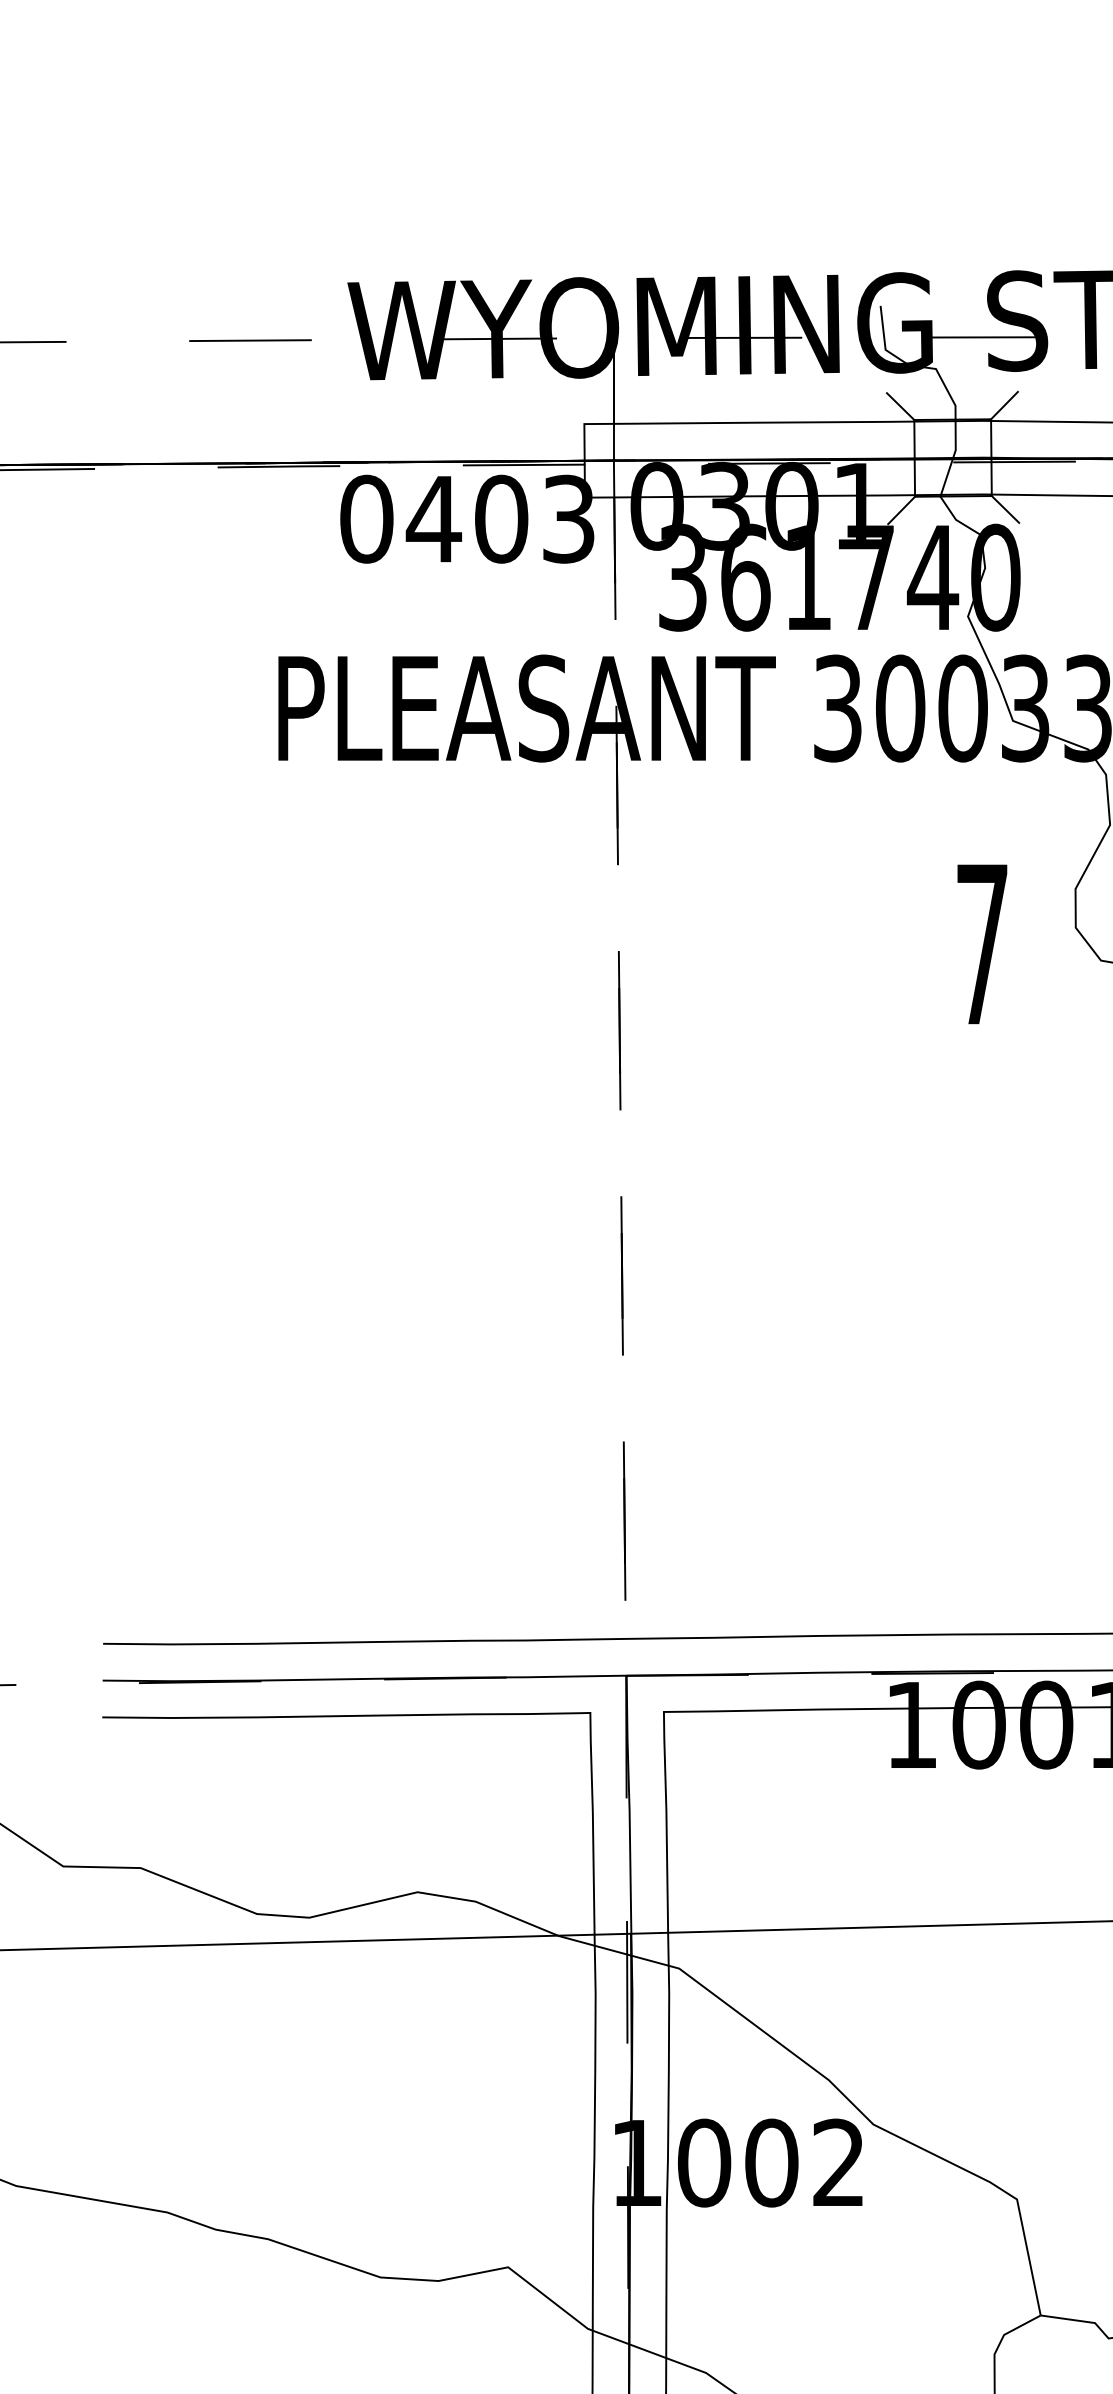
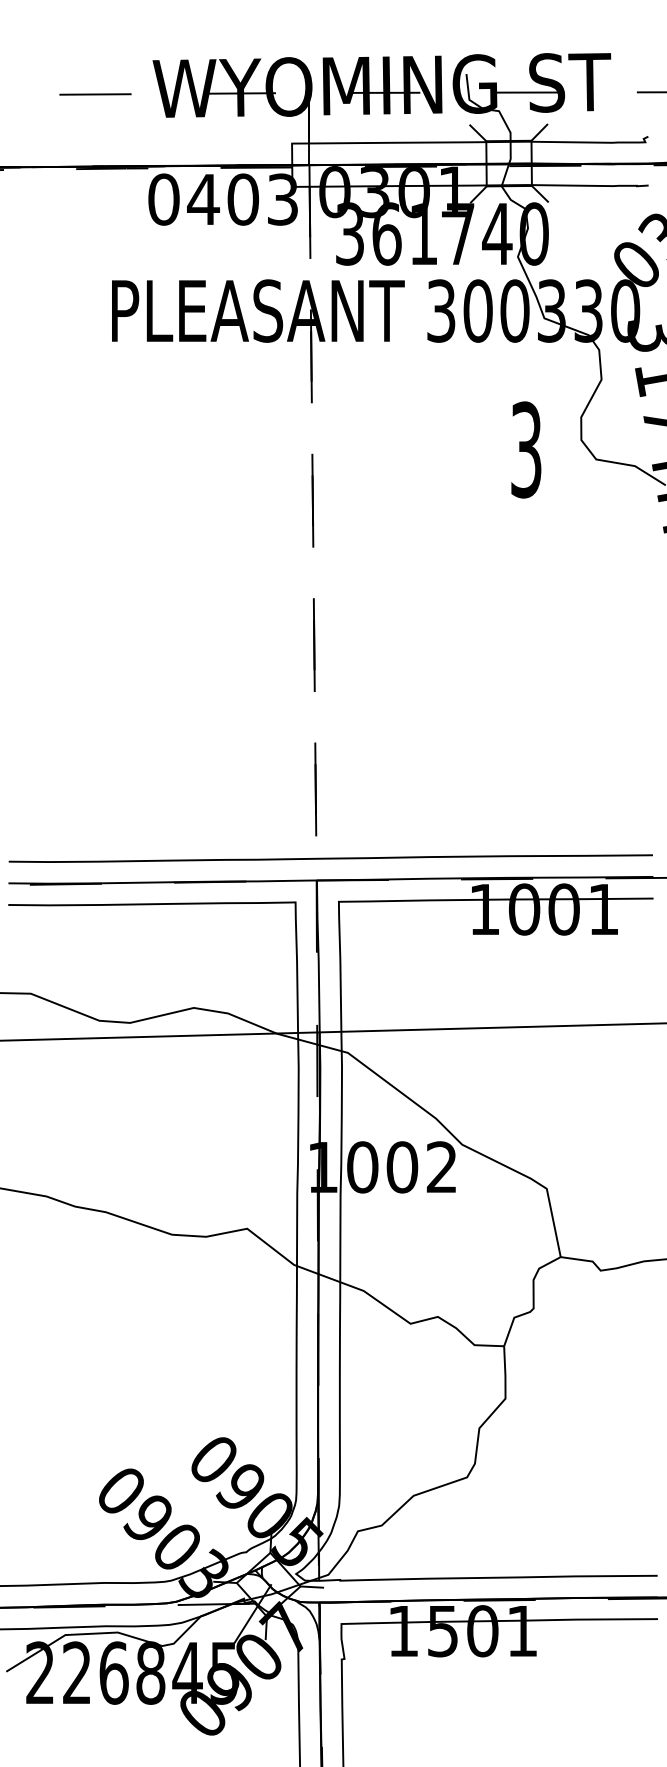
text: (982, 943) -> (526, 449), 7 -> 3

